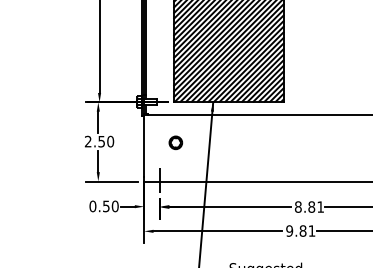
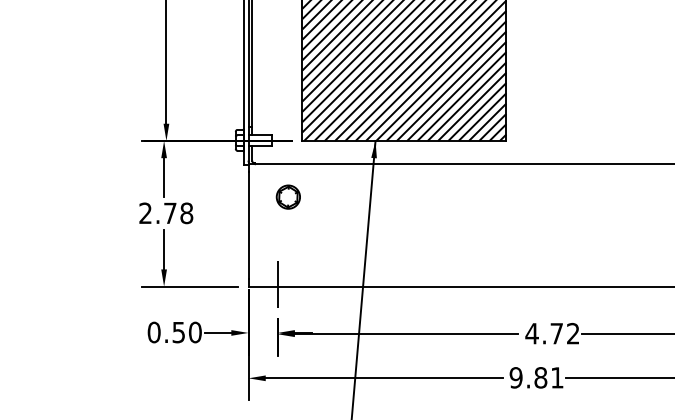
text: (106, 141) -> (179, 213), 2.50 -> 2.78
part: (175, 142) -> (287, 196), moved
text: (308, 206) -> (550, 332), 8.81 -> 4.72

